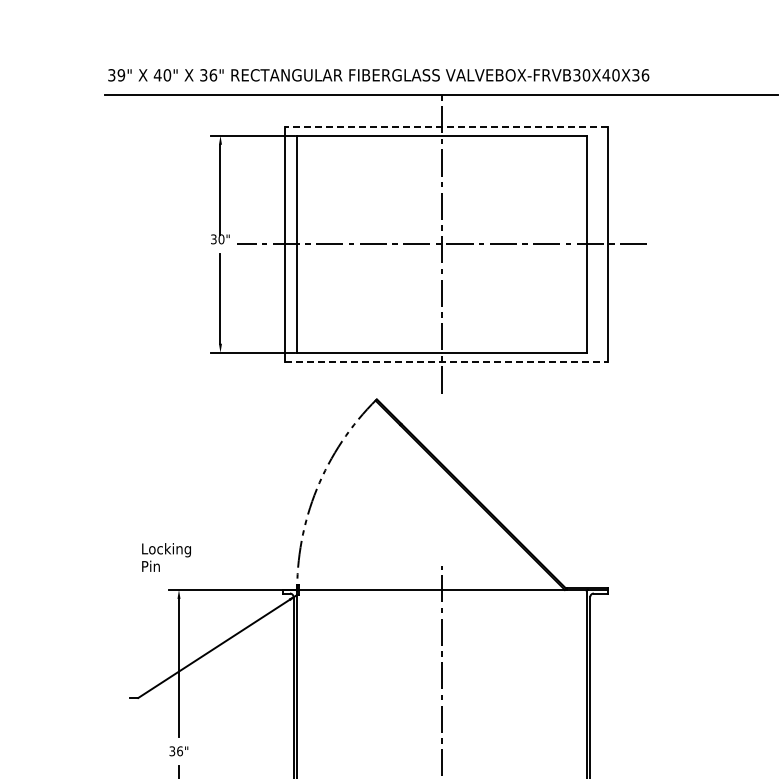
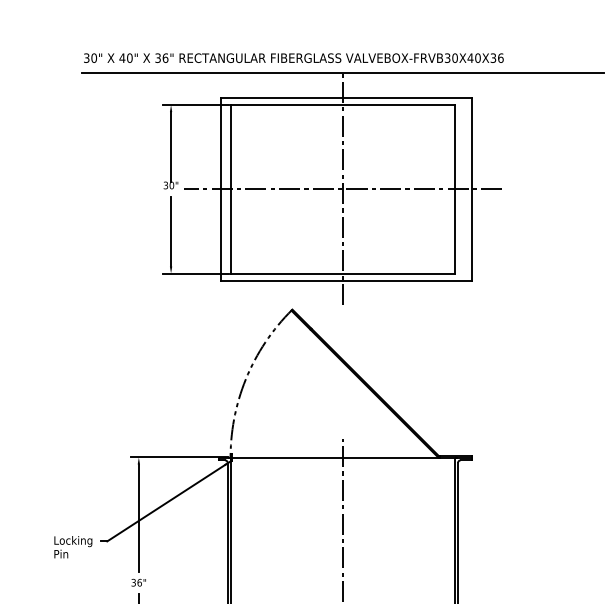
text: (120, 75) -> (93, 58), 39" -> 30"
line: (446, 126) -> (346, 97), dashed -> solid
line: (446, 361) -> (346, 280), dashed -> solid
text: (166, 557) -> (73, 547), moved

